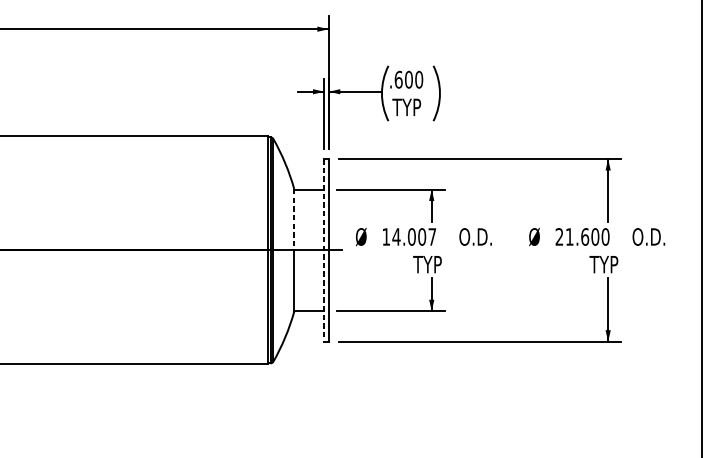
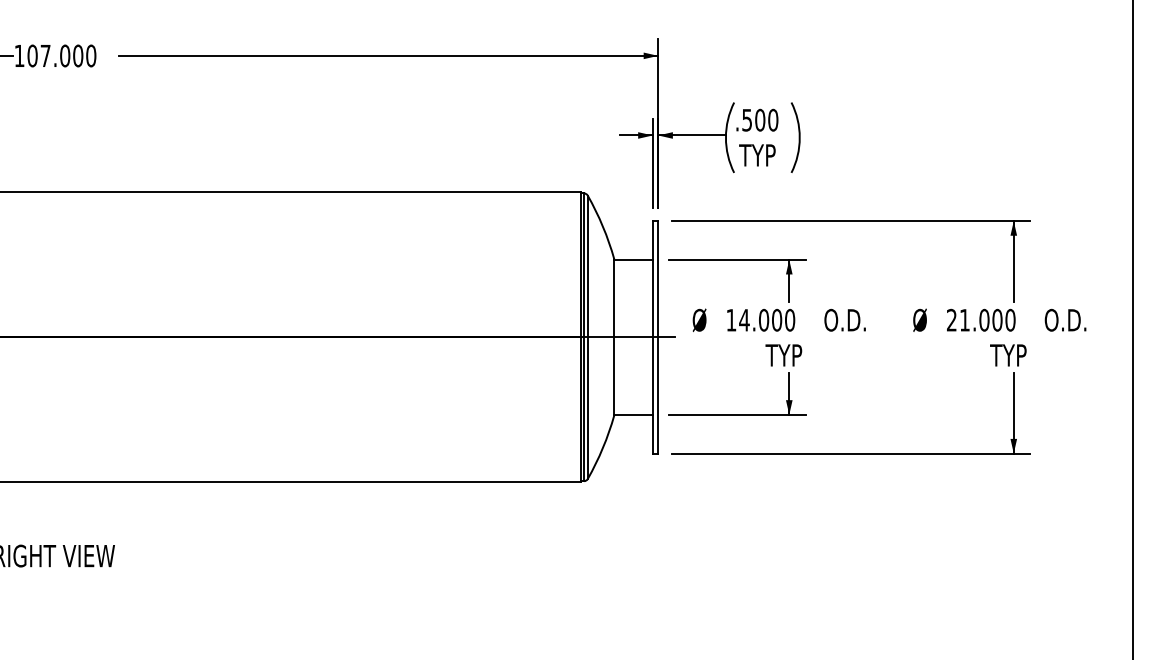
text: (398, 79) -> (747, 119), .600 -> .500
line: (294, 219) -> (614, 298), dashed -> solid
text: (432, 236) -> (790, 319), 14.007 -> 14.000
text: (585, 236) -> (984, 319), 21.600 -> 21.000
line: (324, 250) -> (652, 337), dashed -> solid

